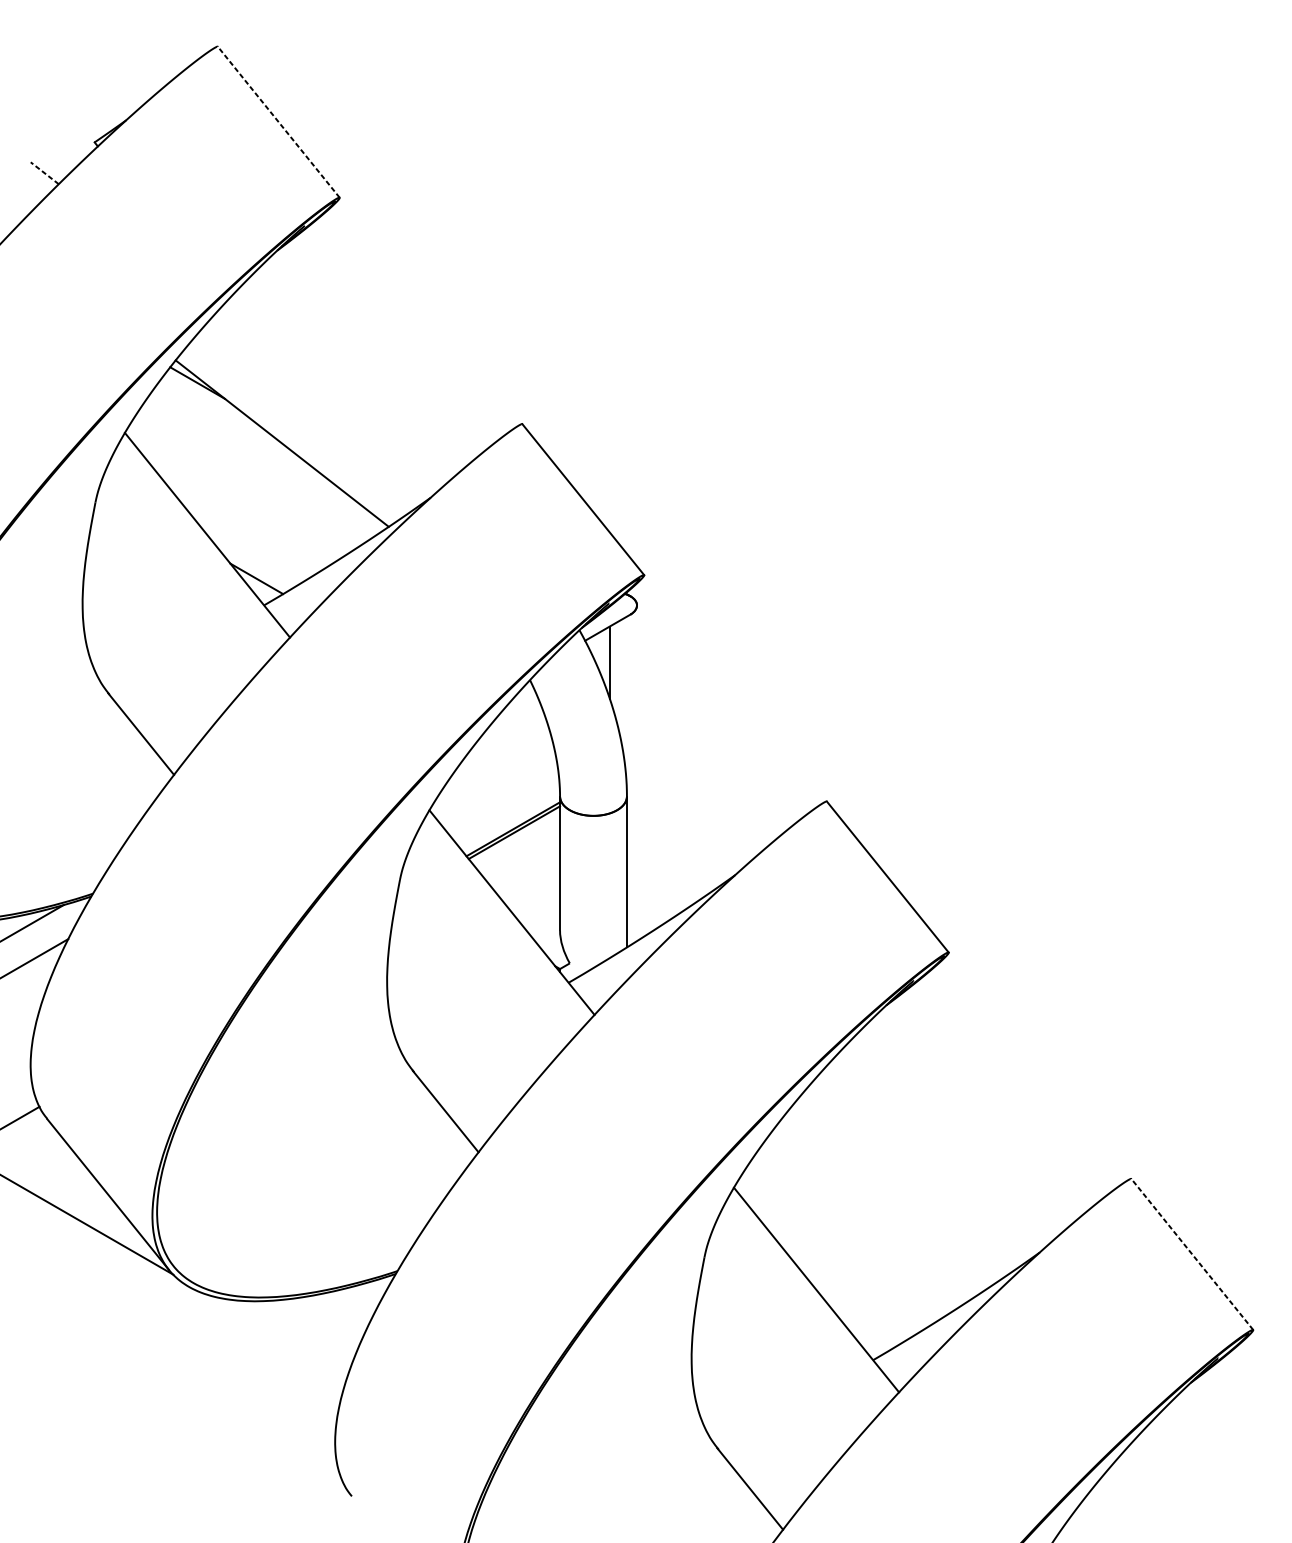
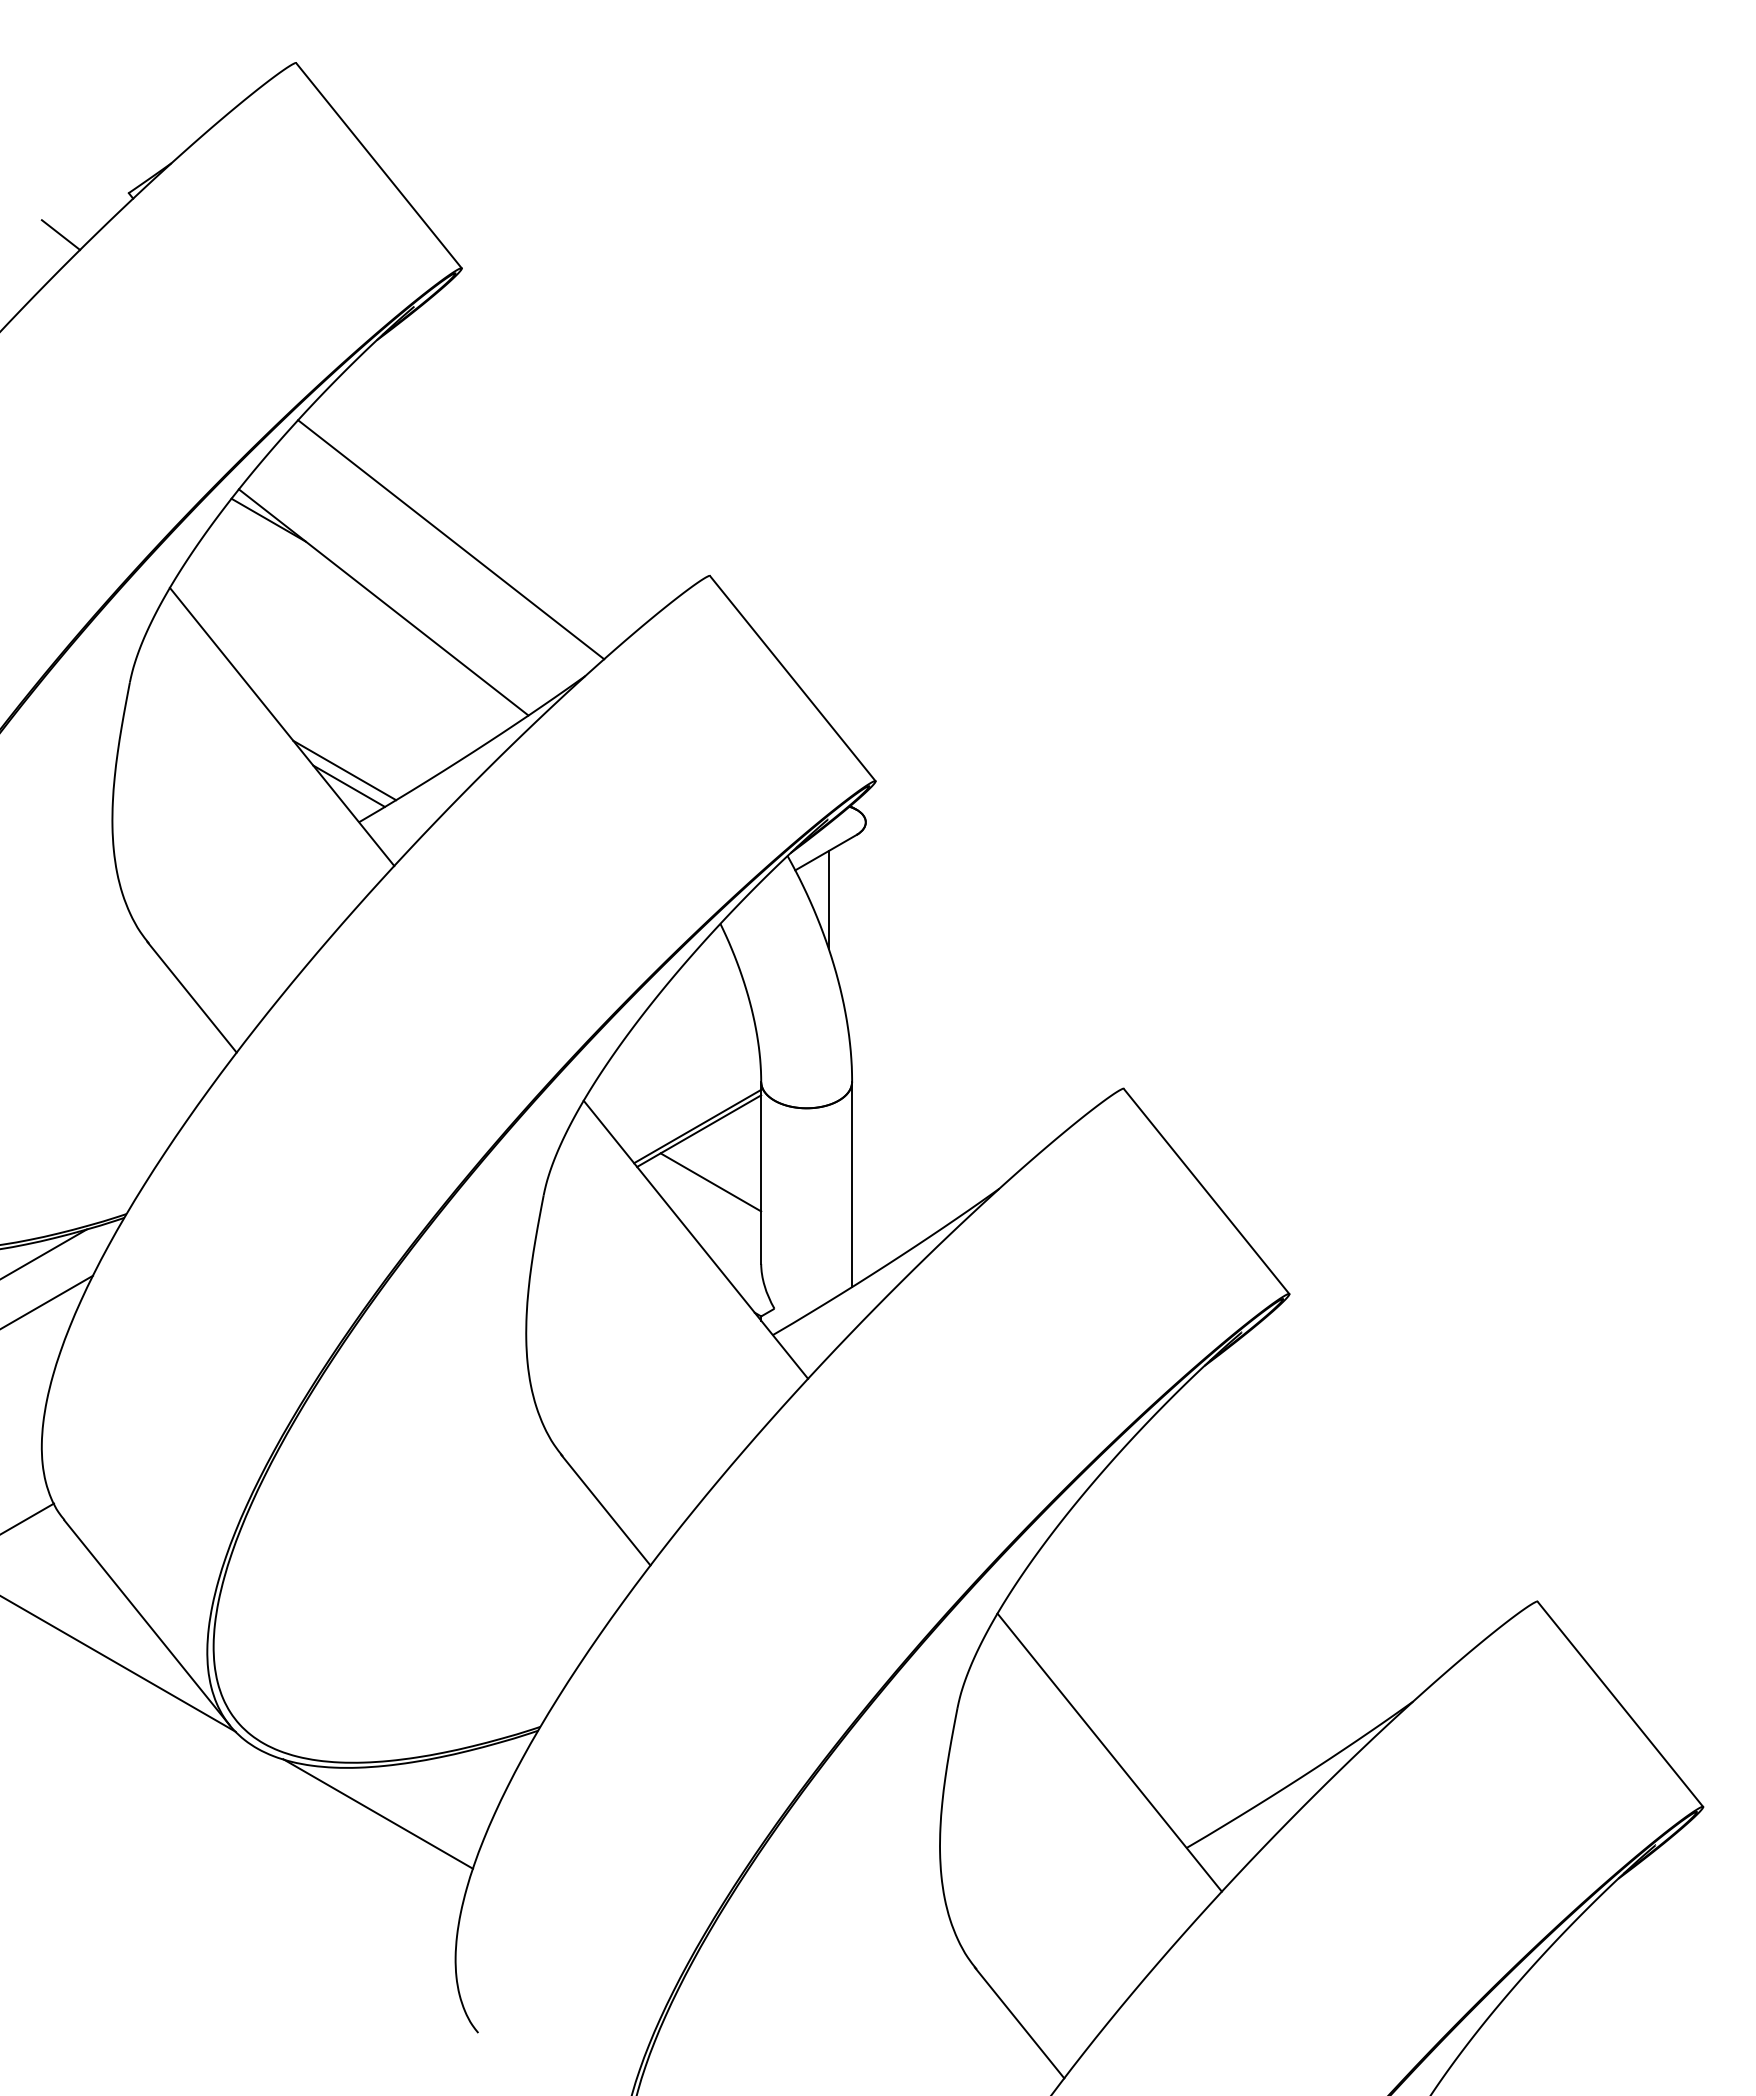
line: (279, 122) -> (379, 165), dashed -> solid
line: (44, 172) -> (60, 234), dashed -> solid
line: (332, 397) -> (451, 539), added
line: (253, 567) -> (344, 770), added
line: (522, 870) -> (710, 1182), added
line: (1192, 1254) -> (1620, 1704), dashed -> solid
line: (278, 1334) -> (378, 1813), added

